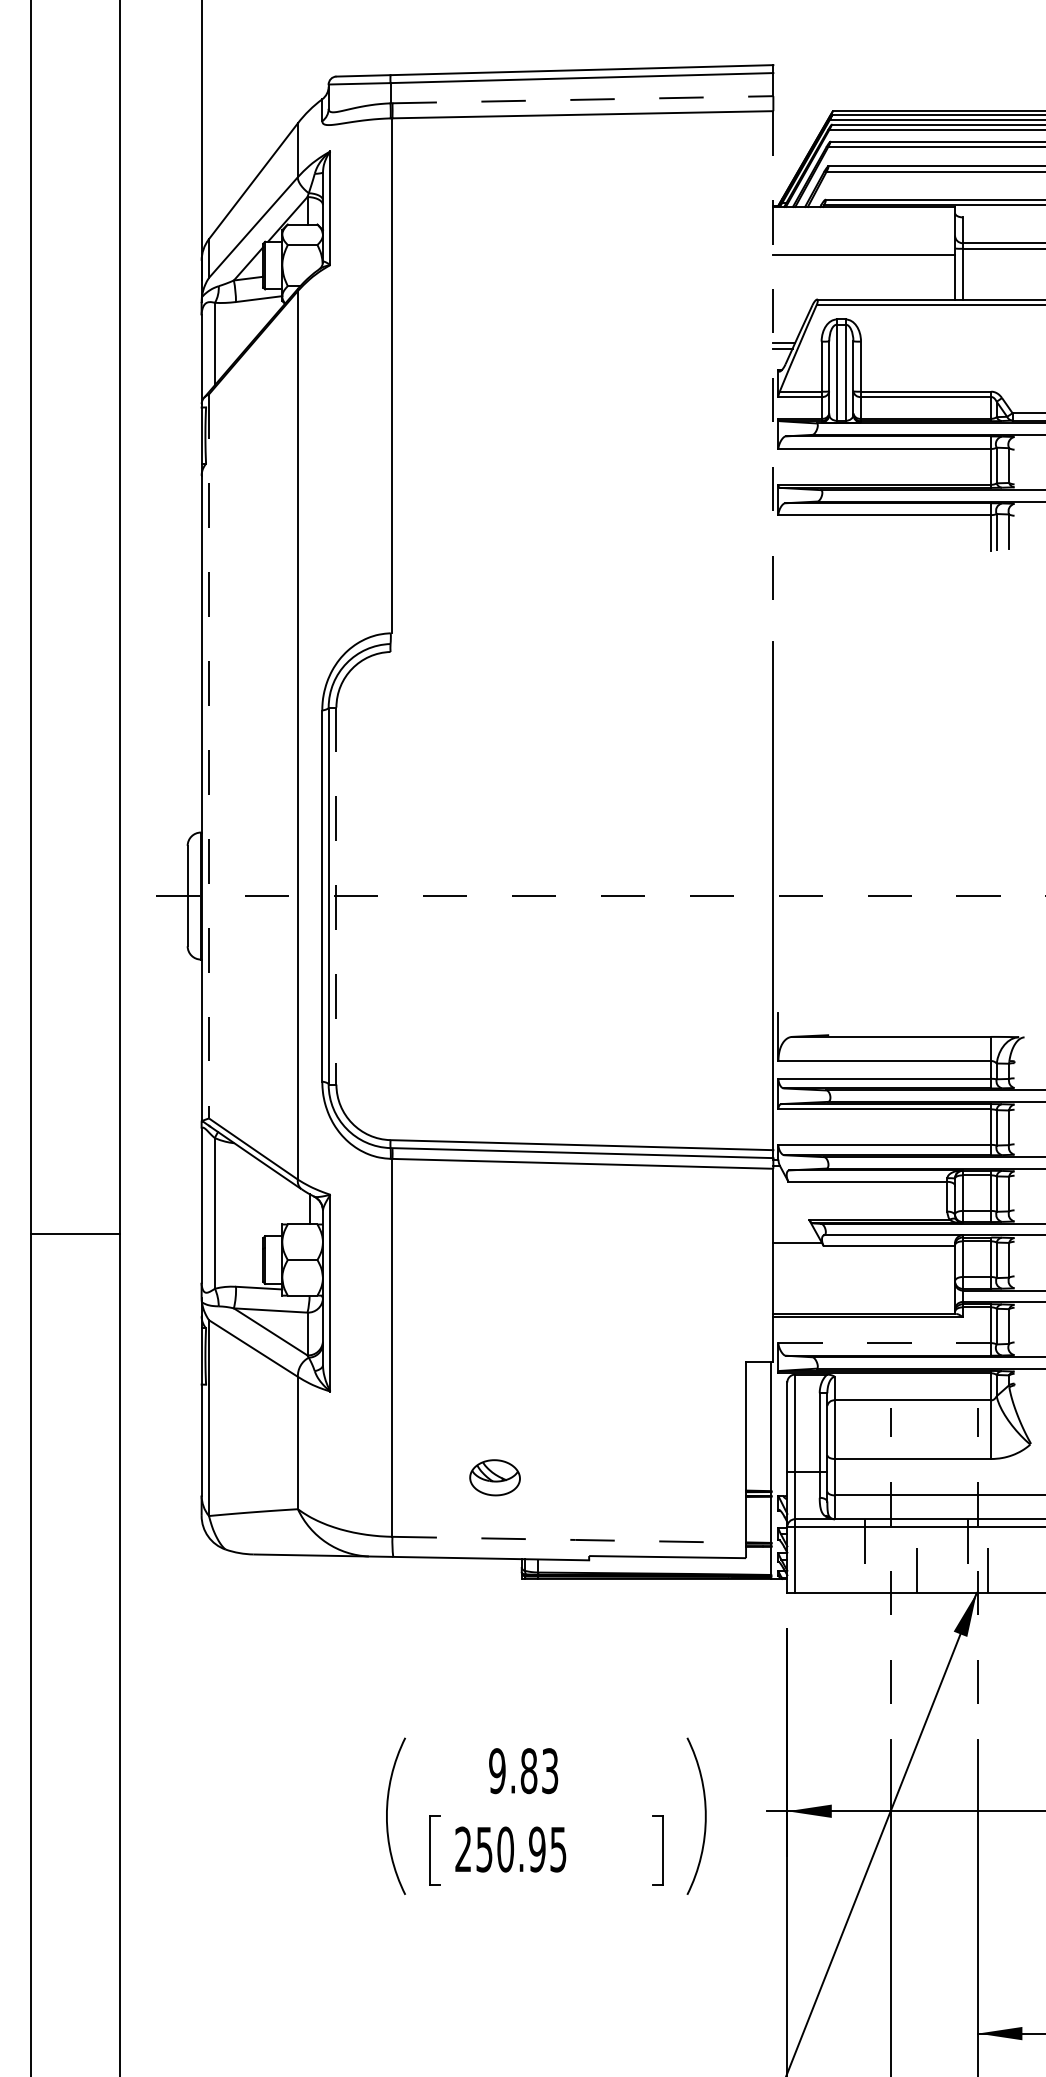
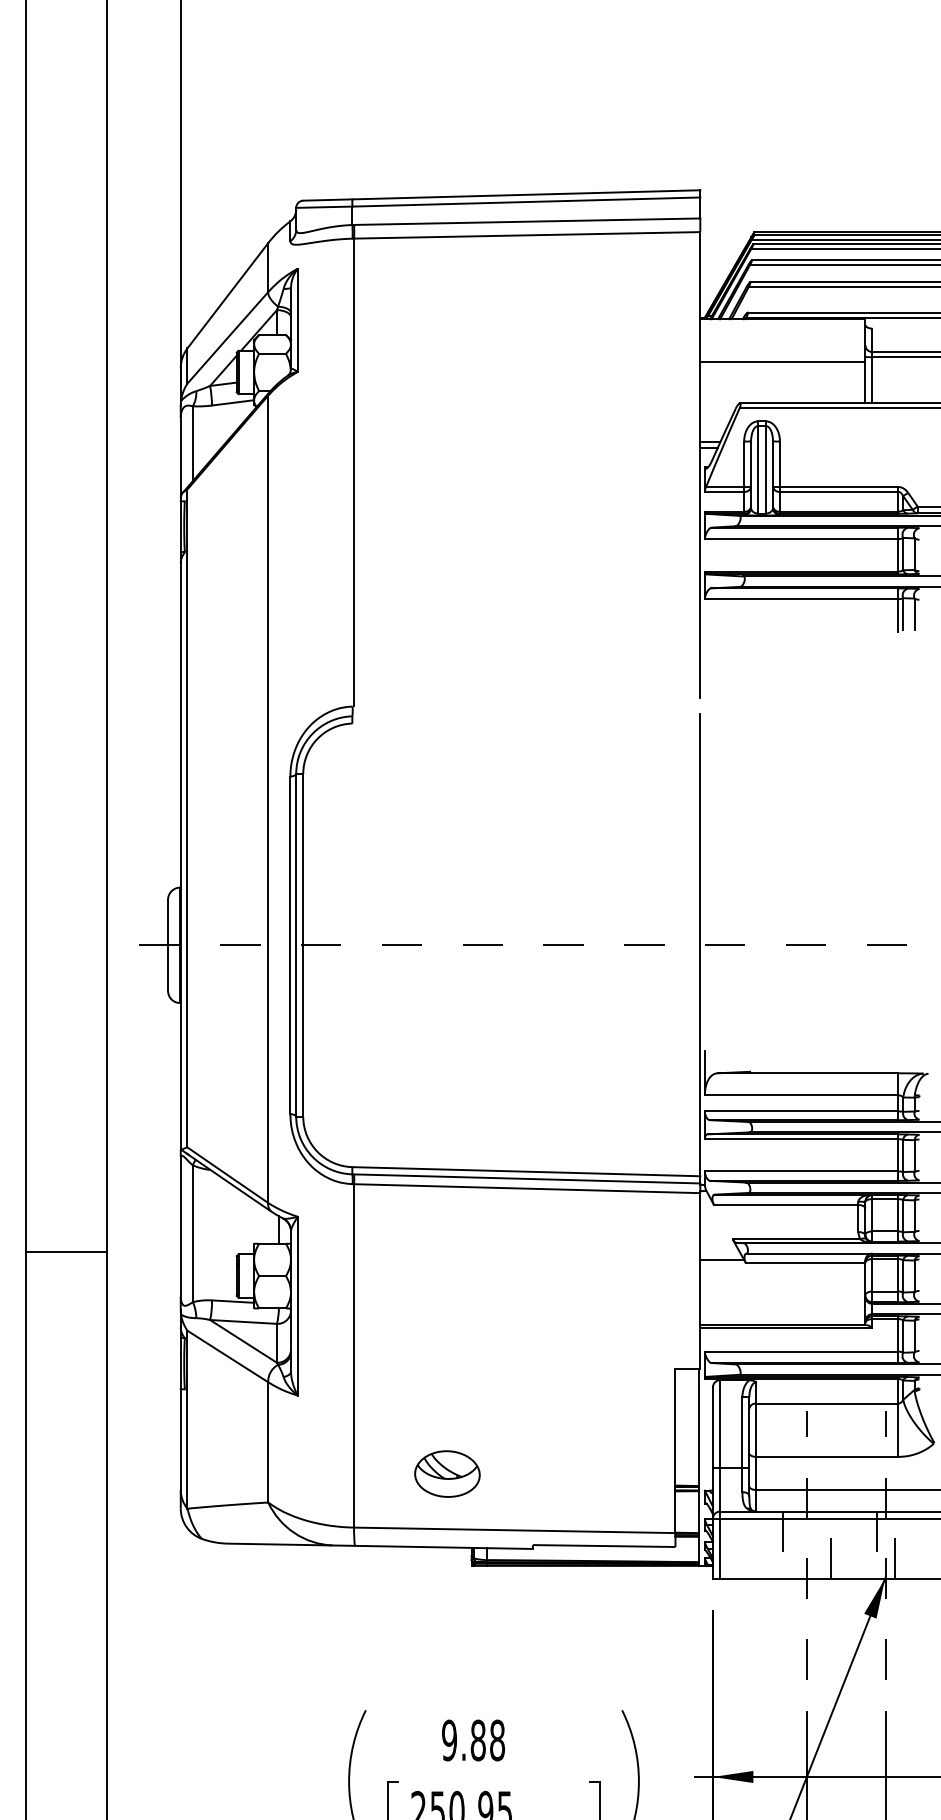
line: (583, 99) -> (527, 221), dashed -> solid
line: (773, 367) -> (700, 465), dashed -> solid
line: (208, 756) -> (187, 818), dashed -> solid
line: (336, 896) -> (303, 945), dashed -> solid
line: (885, 1343) -> (802, 1351), dashed -> solid
part: (494, 1477) -> (446, 1473), size x1.43
line: (570, 1539) -> (515, 1530), dashed -> solid
text: (550, 1771) -> (497, 1740), 9.83 -> 9.88

